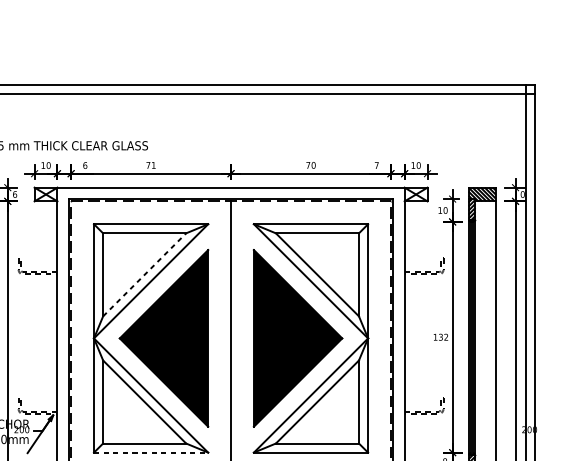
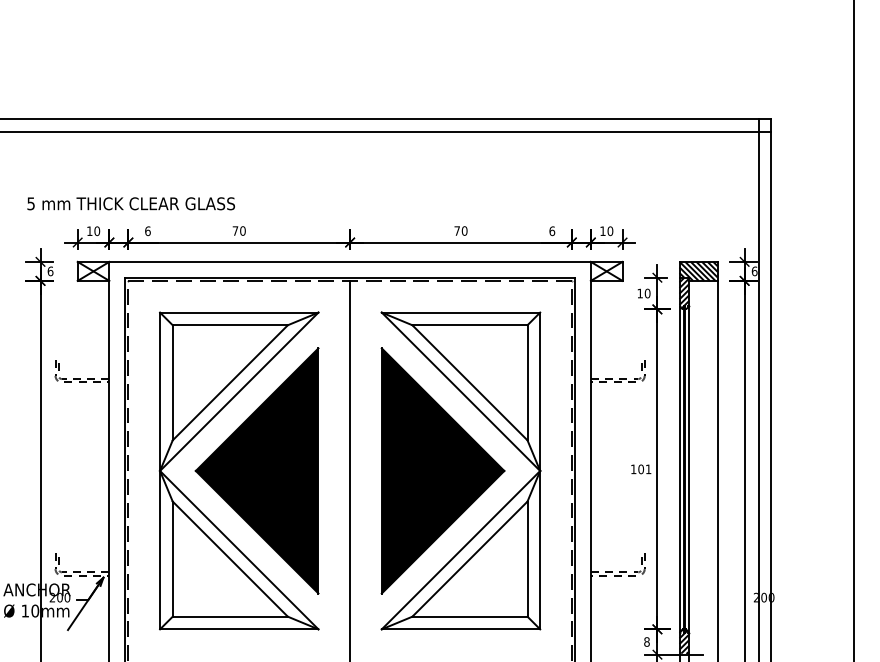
text: (153, 165) -> (242, 230), 71 -> 70
text: (376, 165) -> (552, 231), 7 -> 6
text: (522, 193) -> (754, 270), 0 -> 6
line: (144, 274) -> (230, 382), dashed -> solid
text: (443, 337) -> (644, 469), 132 -> 101
line: (151, 452) -> (239, 629), dashed -> solid

